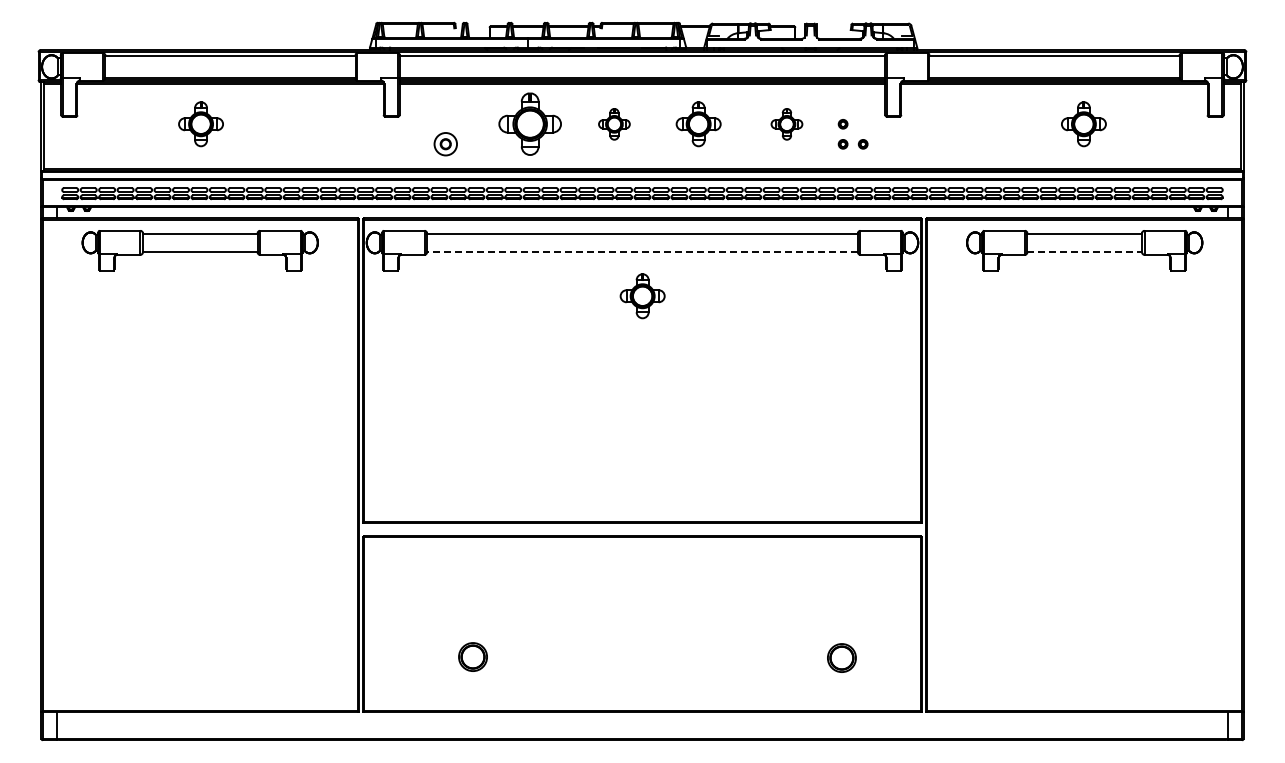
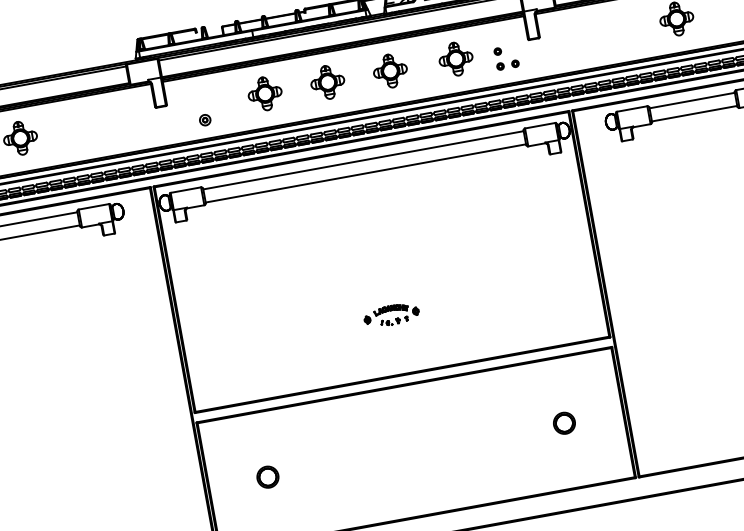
part: (529, 124) -> (264, 94), size x0.71
part: (614, 124) -> (327, 82), size x1.43
part: (786, 124) -> (455, 59), size x1.43
part: (445, 144) -> (204, 120), size x0.62
line: (641, 251) -> (365, 173), dashed -> solid
line: (1085, 251) -> (695, 113), dashed -> solid
part: (642, 296) -> (371, 206), removed
part: (642, 442) -> (391, 315), added
part: (472, 656) -> (267, 476), moved
part: (841, 657) -> (564, 422), moved

